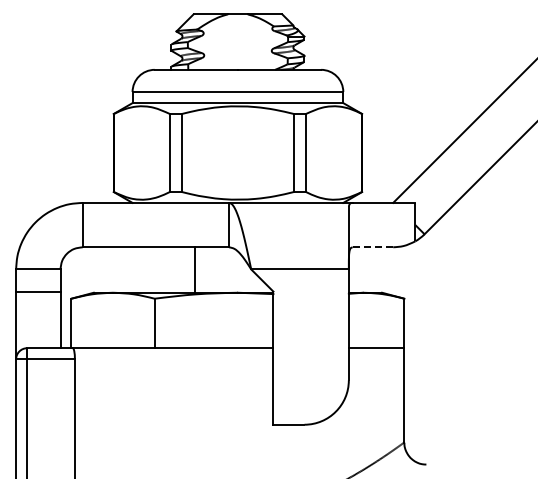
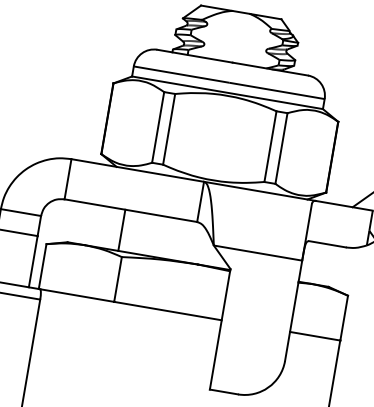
line: (372, 247) -> (327, 244), dashed -> solid
line: (194, 269) -> (121, 229), moved

